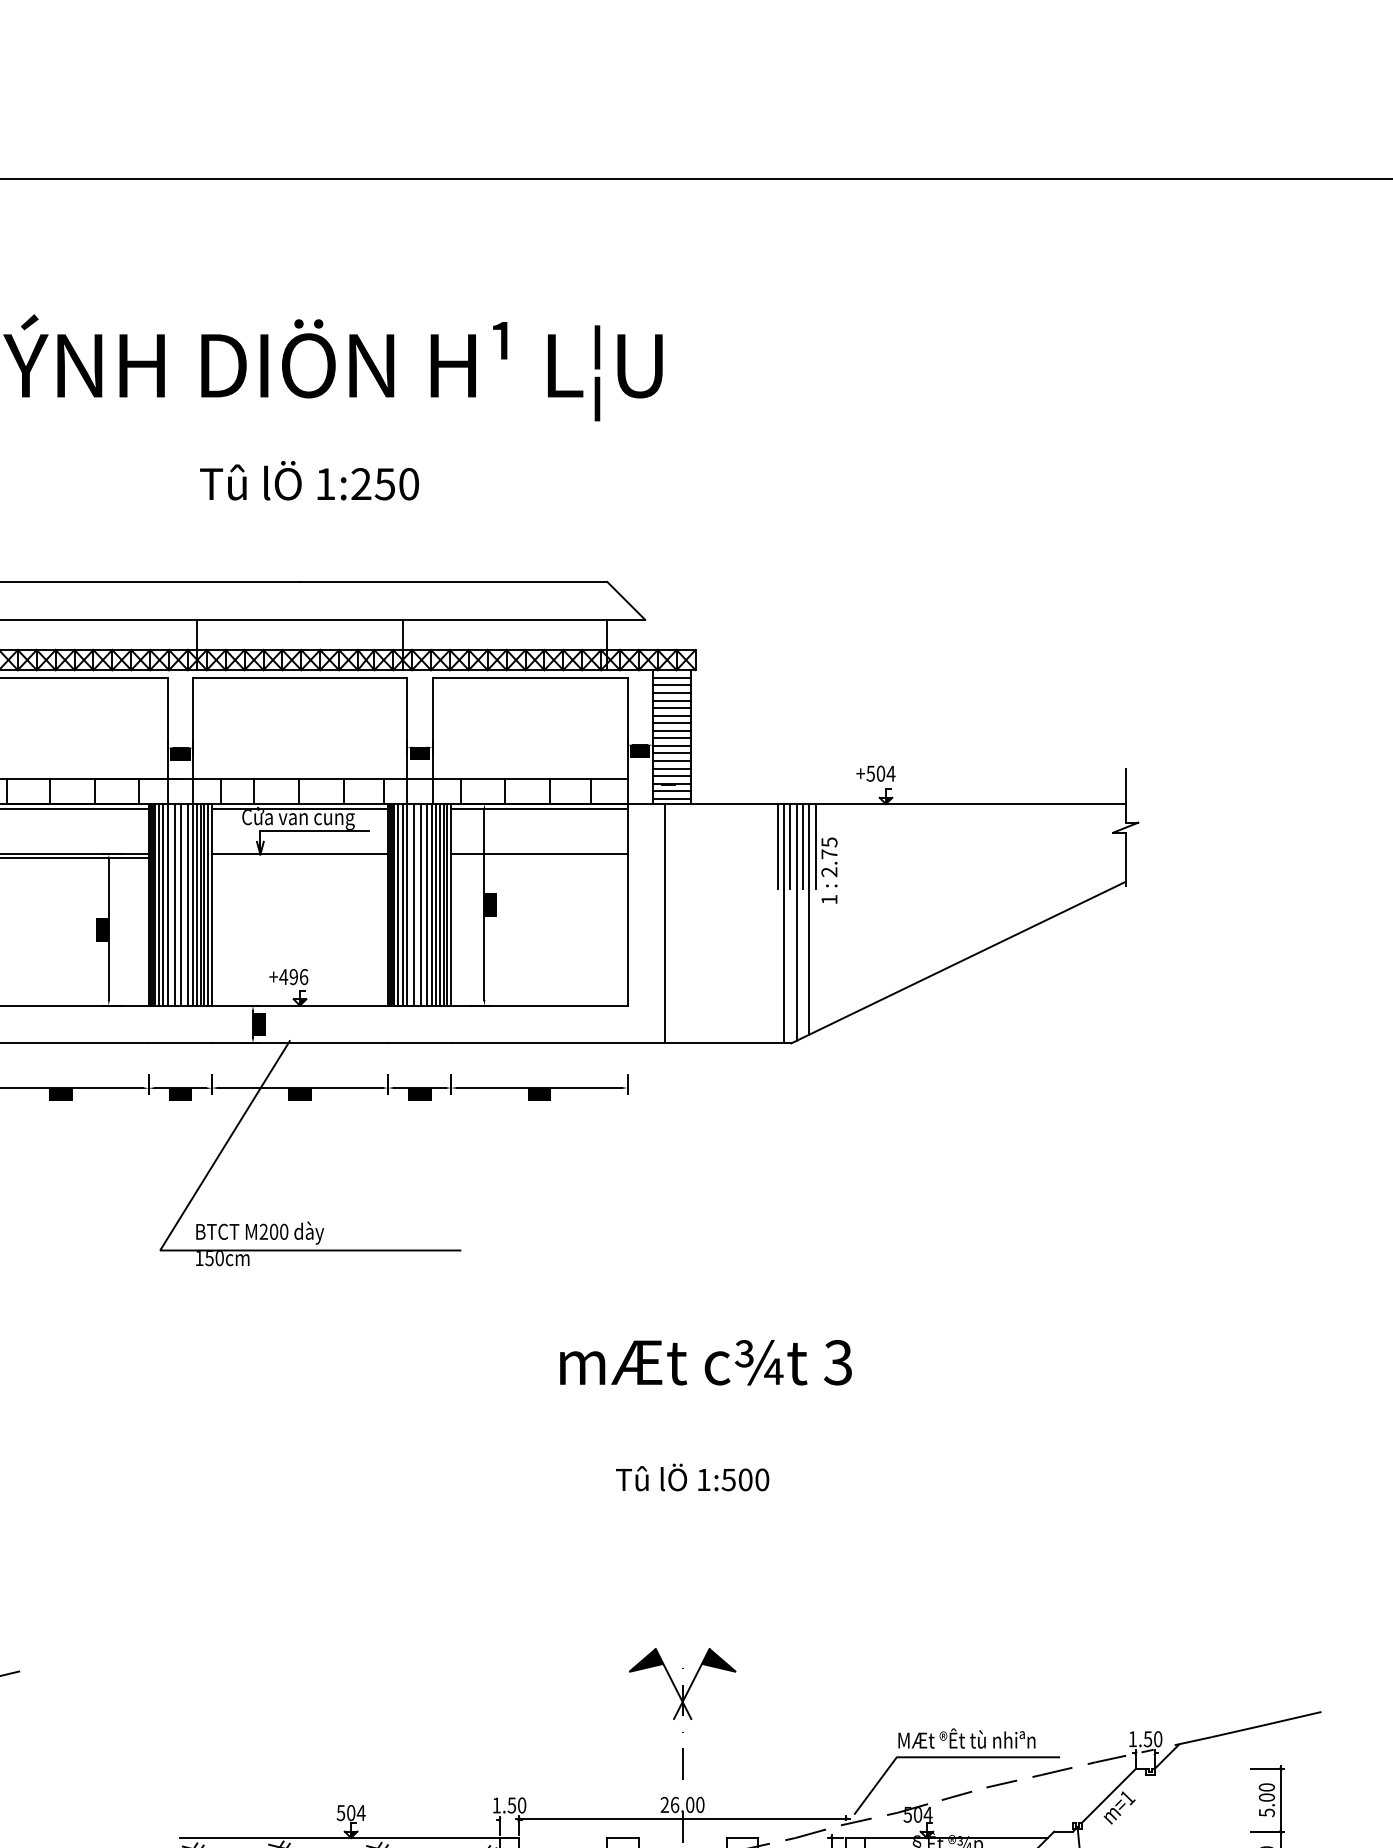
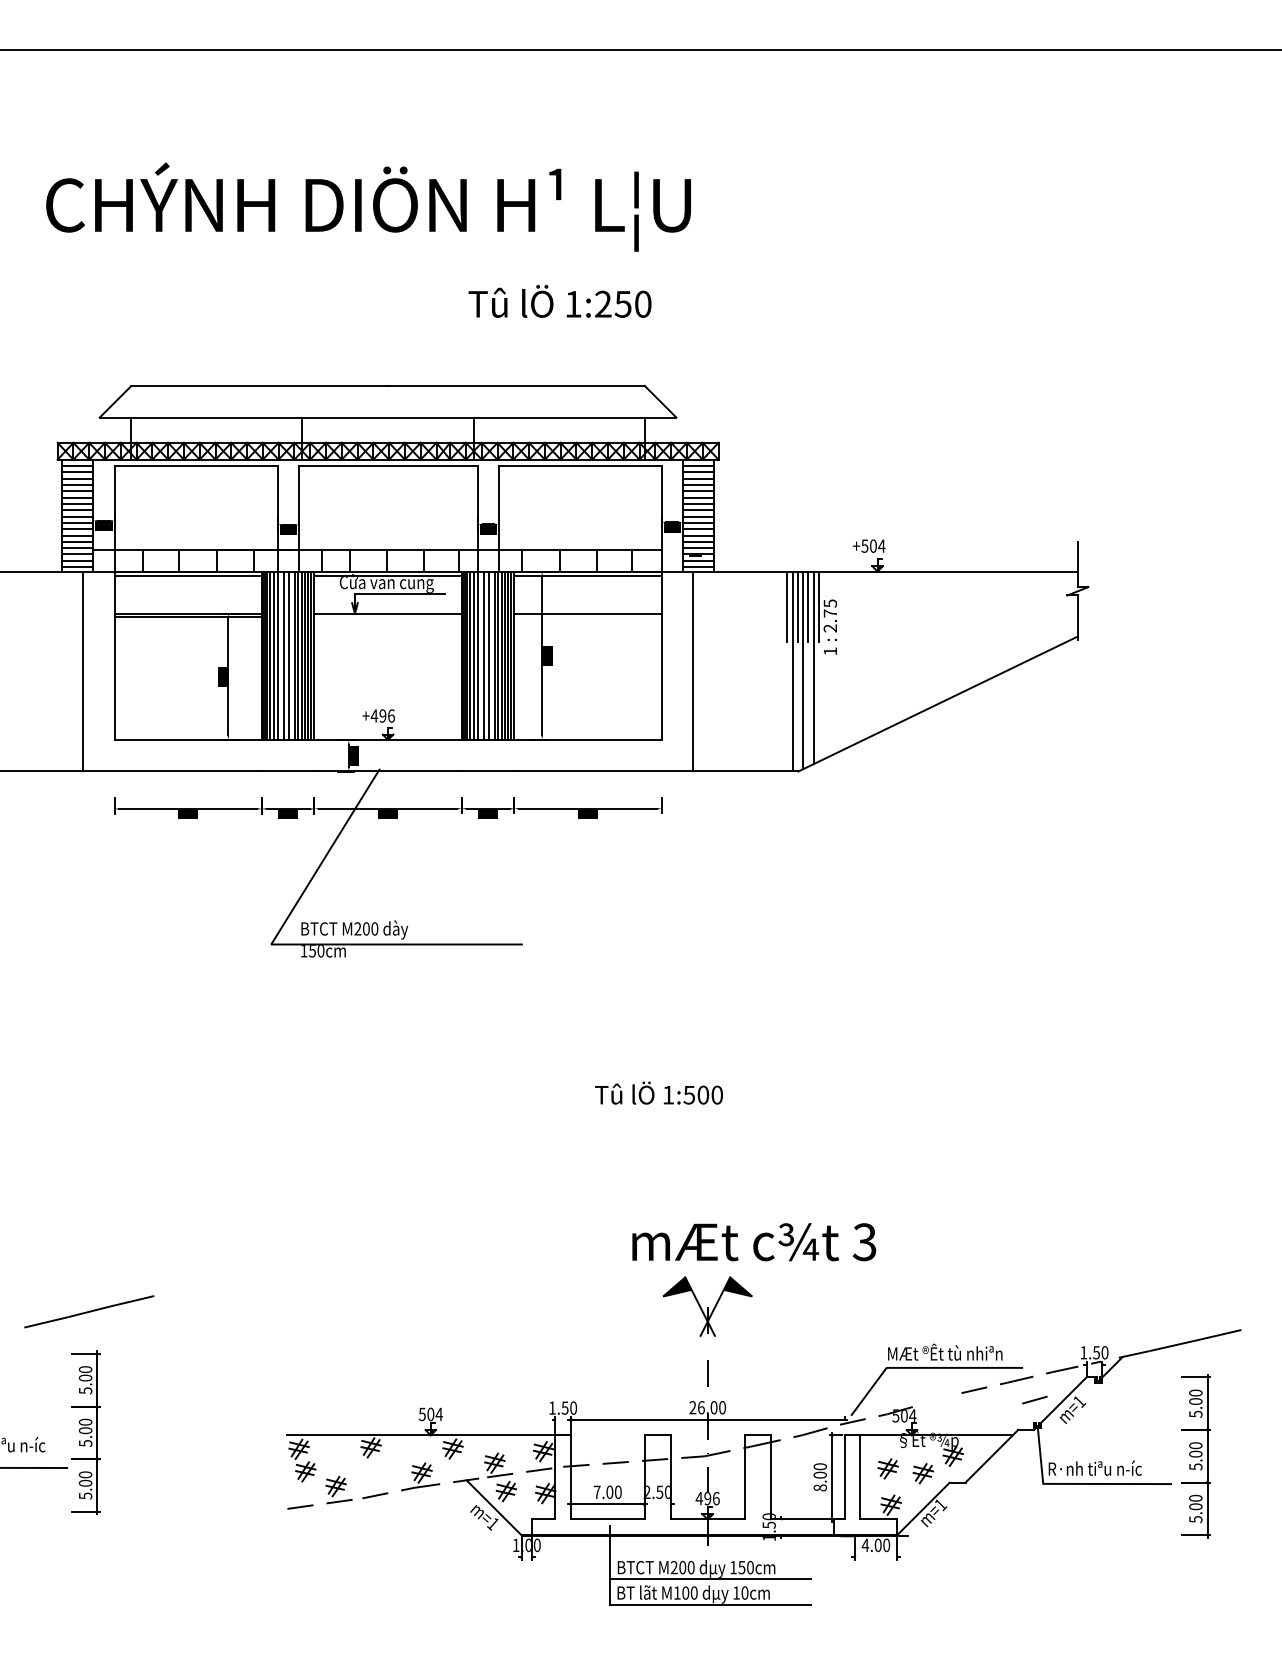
text: (308, 480) -> (559, 301), moved
text: (706, 1363) -> (754, 1242), moved
text: (691, 1476) -> (658, 1092), moved
line: (956, 1795) -> (1034, 1399), moved

